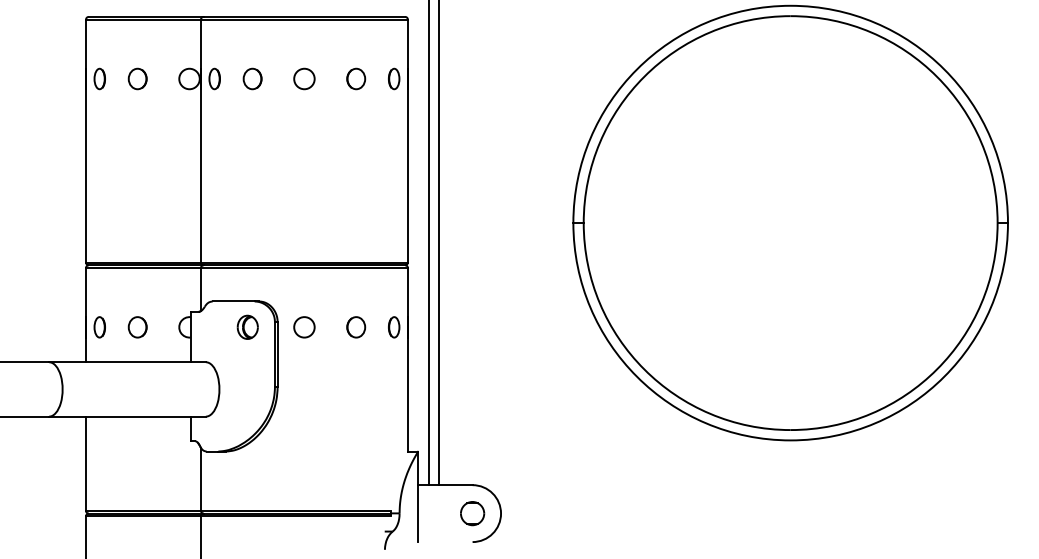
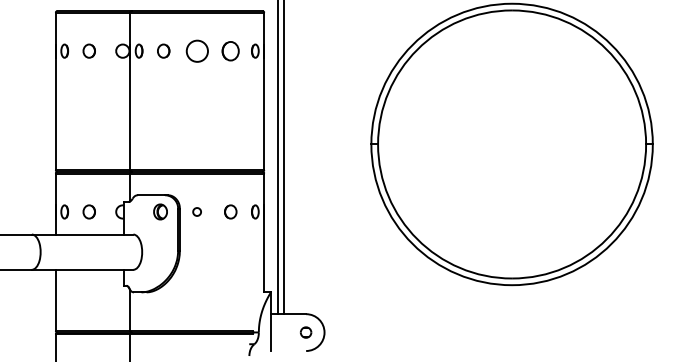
circle: (303, 77) -> (196, 50), size x1.6
part: (355, 77) -> (230, 50), size x1.4
circle: (303, 326) -> (196, 211), size x0.6
part: (471, 513) -> (305, 332), size x0.7

